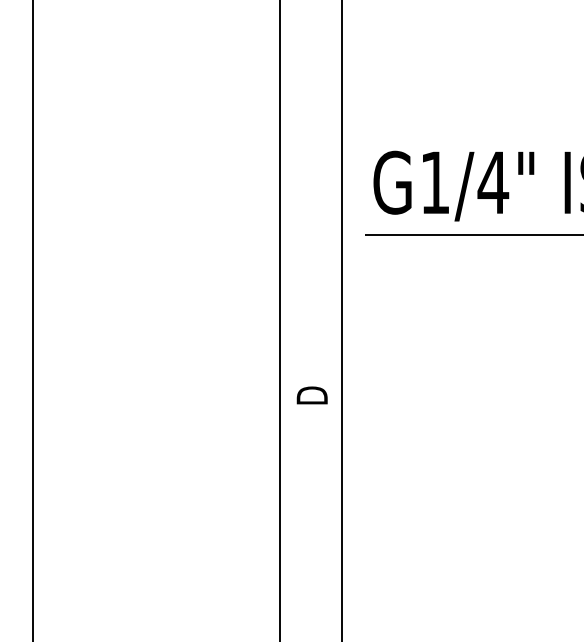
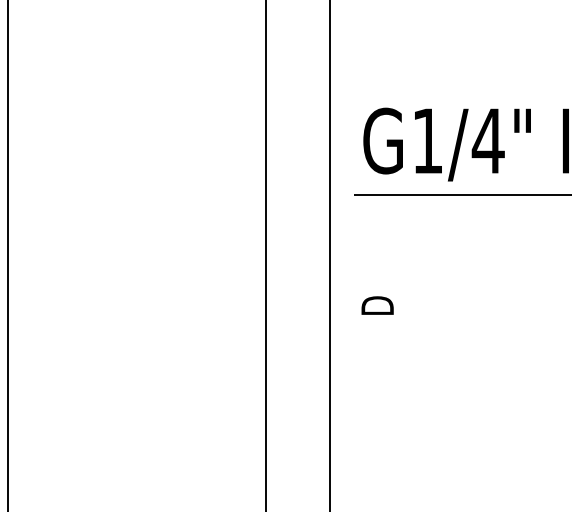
text: (311, 395) -> (376, 305), moved

